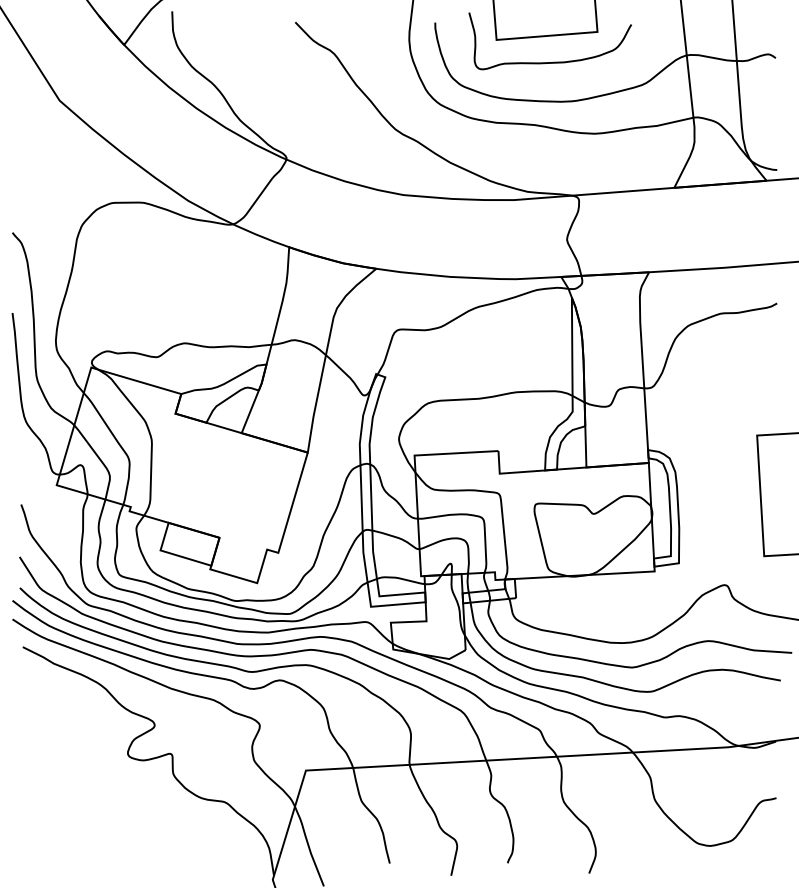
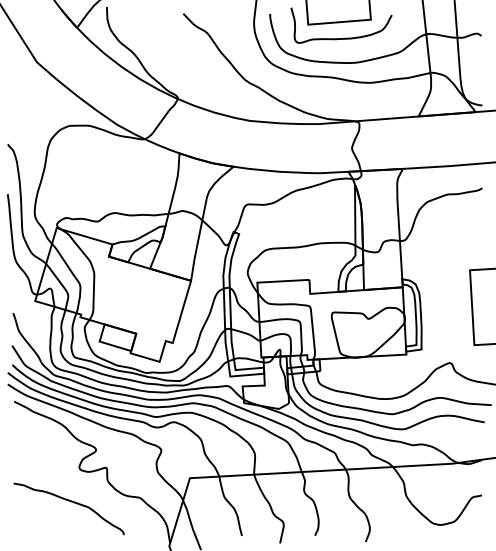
curve: (115, 809) -> (71, 502), added

